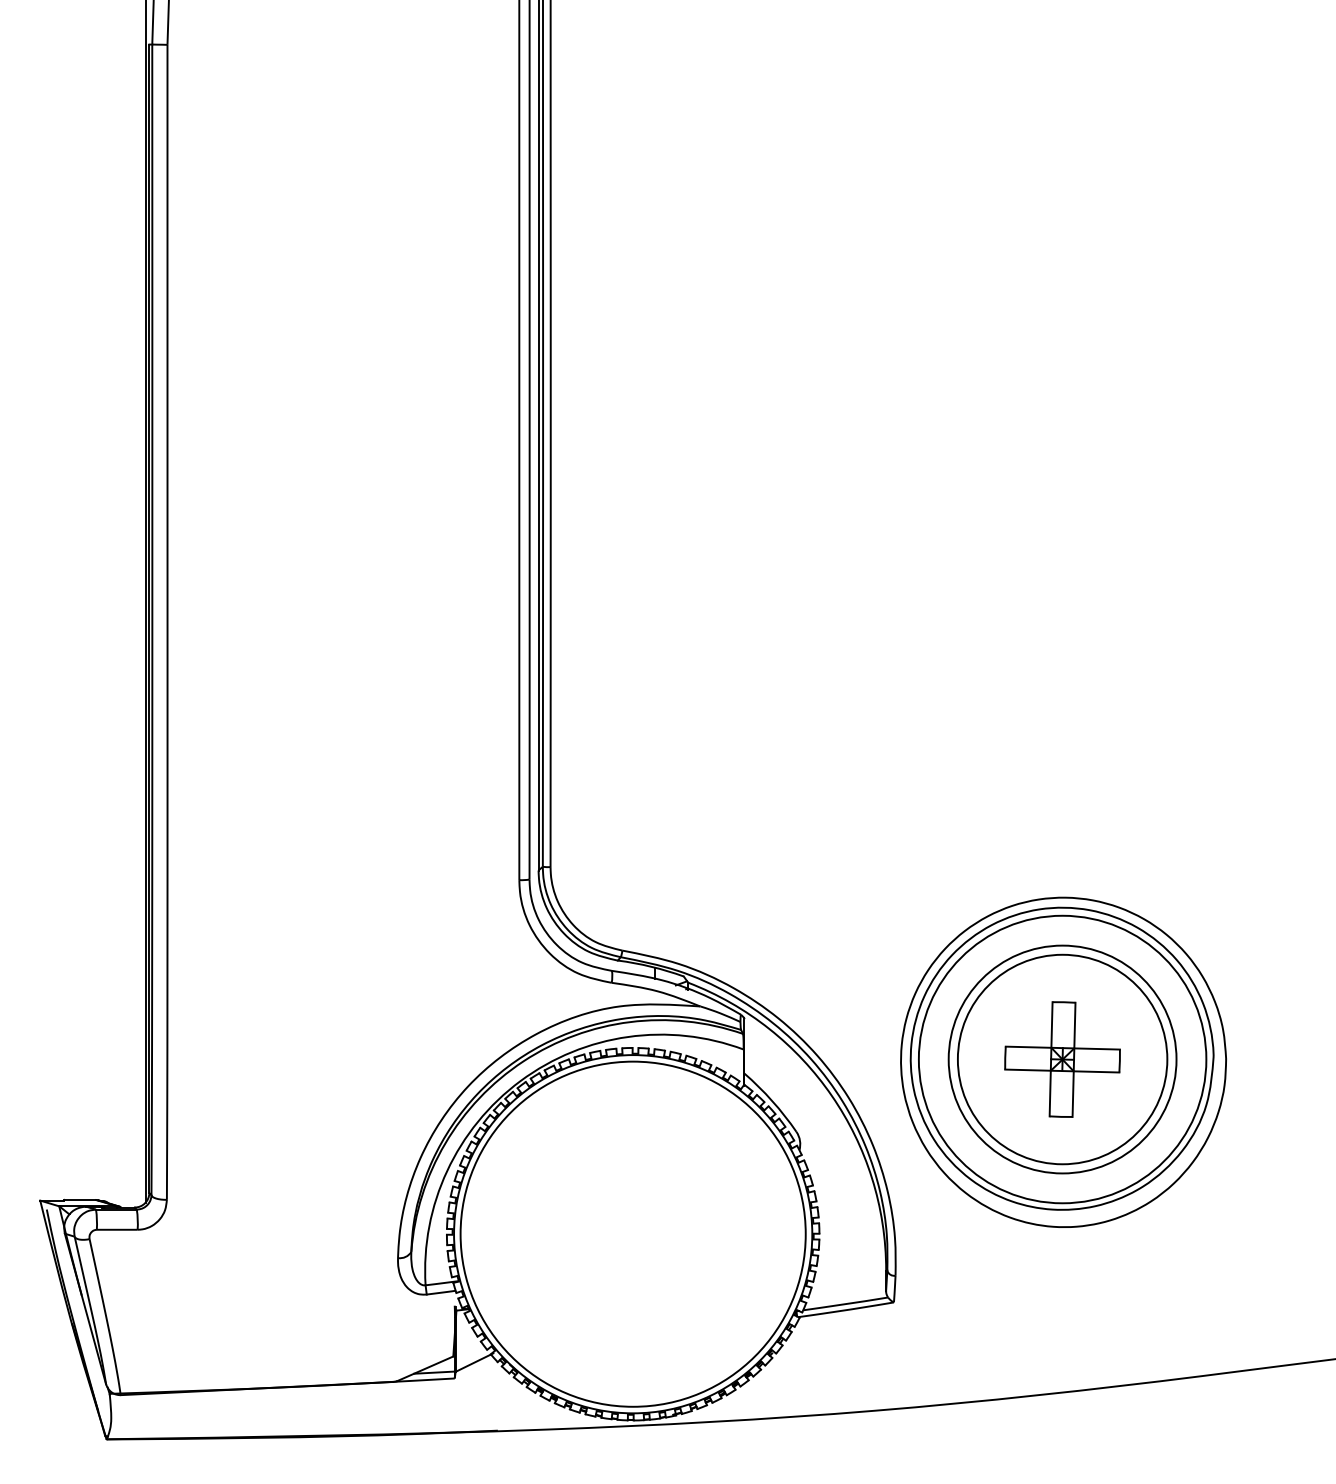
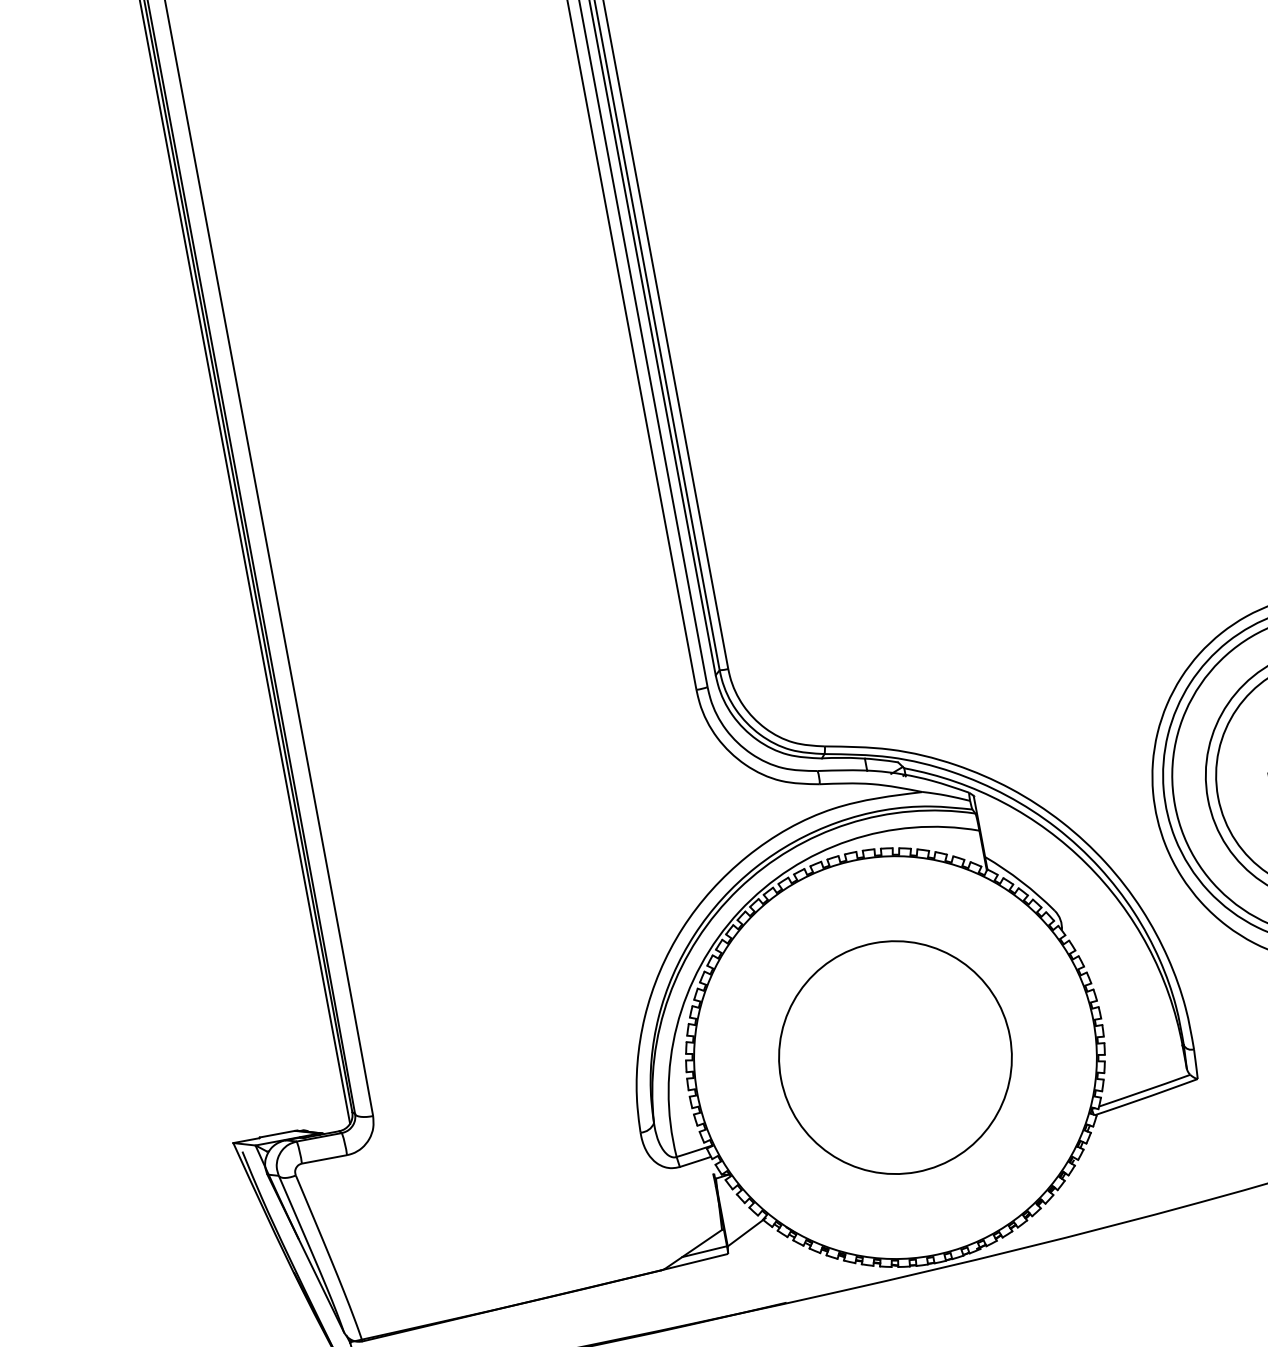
circle: (632, 1233) -> (894, 1056), size x0.6

